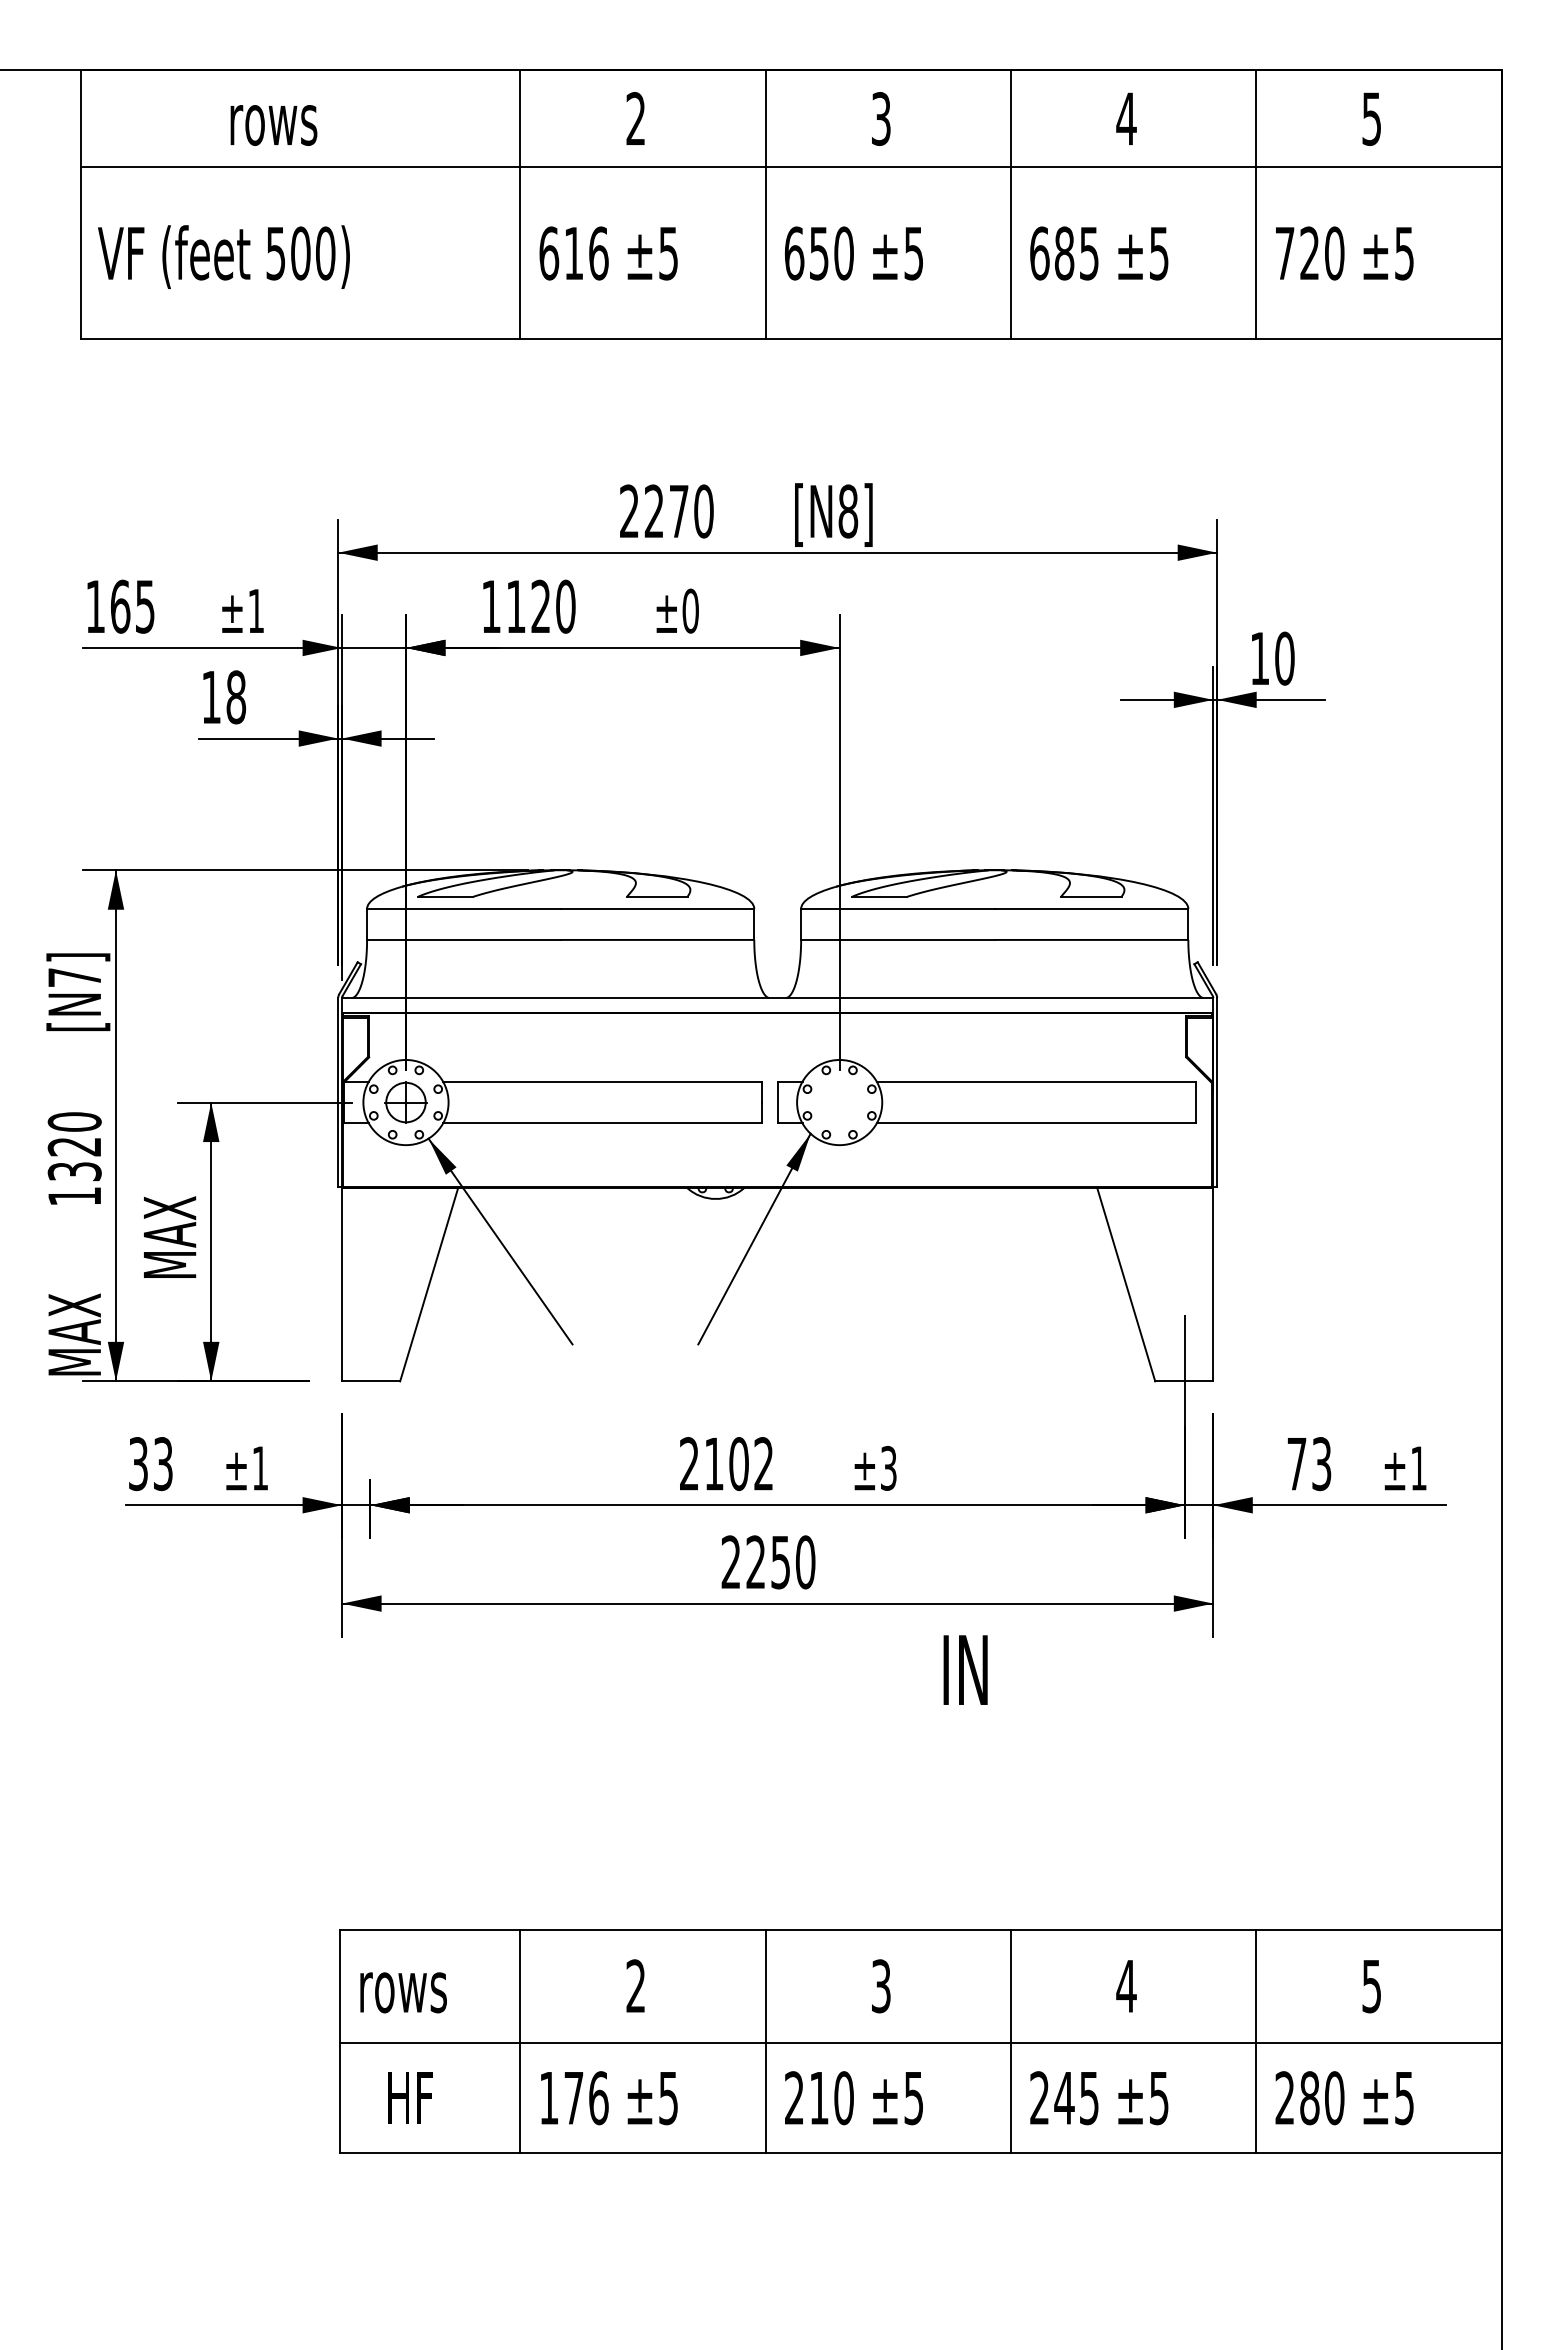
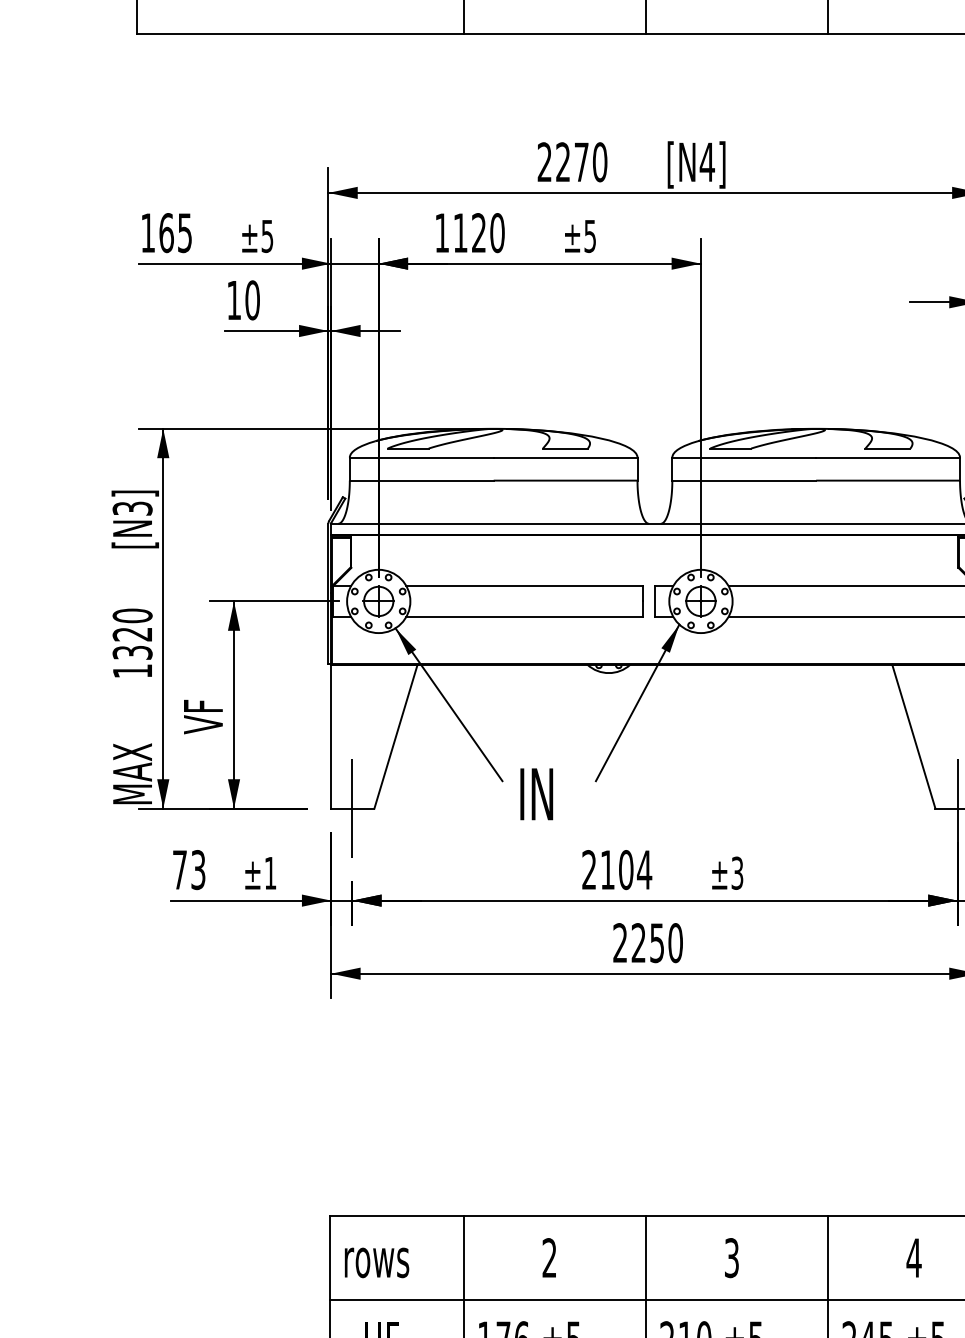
text: (848, 511) -> (707, 162), [N8] -> [N4]
text: (690, 610) -> (590, 235), ±0 -> ±5
text: (255, 611) -> (266, 236), ±1 -> ±5
text: (236, 697) -> (252, 300), 18 -> 10
text: (74, 977) -> (132, 508), [N7] -> [N3]
part: (839, 1102) -> (700, 601), added
text: (169, 1238) -> (203, 702), MAX -> VF
line: (370, 1380) -> (352, 807), added
text: (763, 1463) -> (644, 869), 2102 -> 2104
text: (138, 1464) -> (179, 870), 33 -> 73
text: (965, 1669) -> (536, 793), moved

